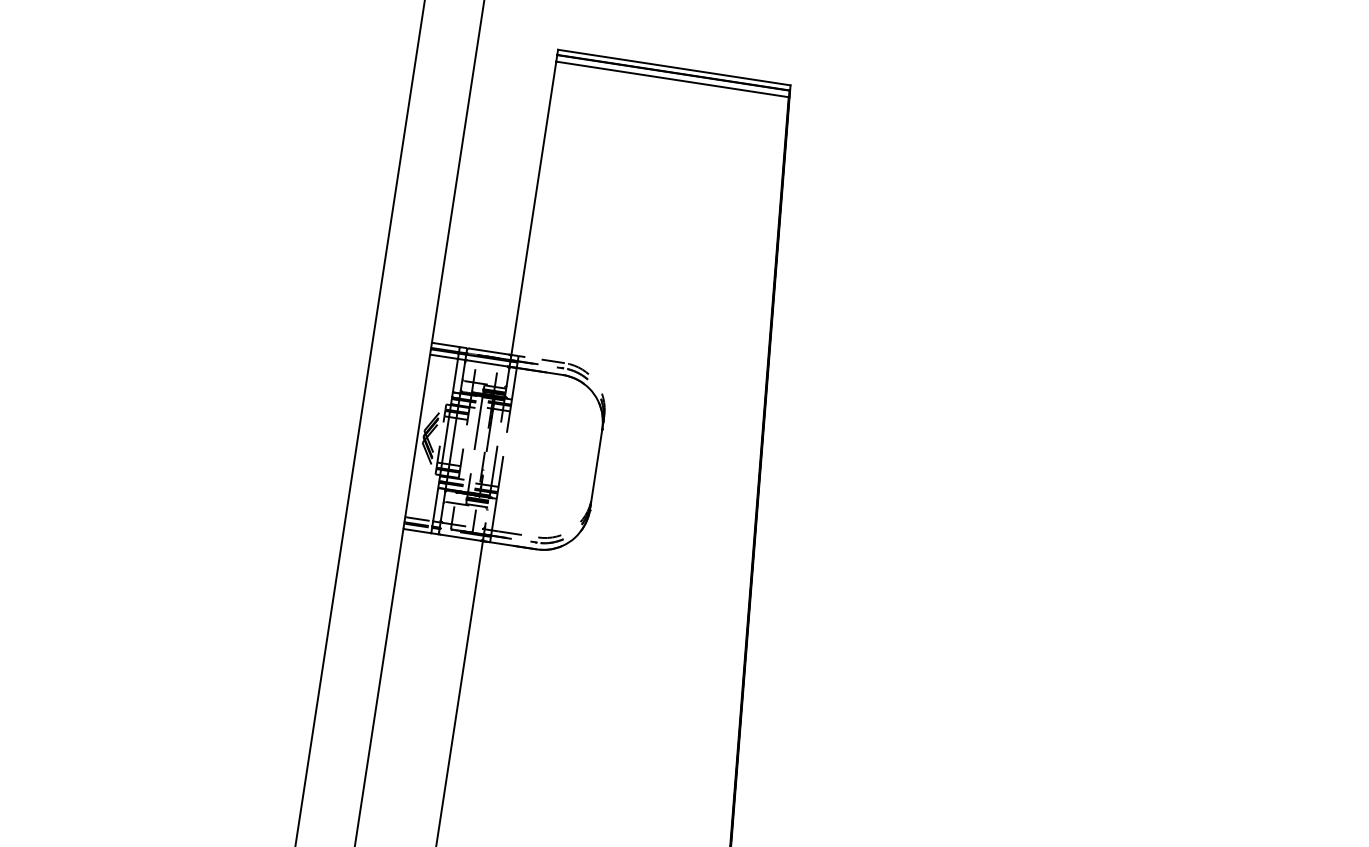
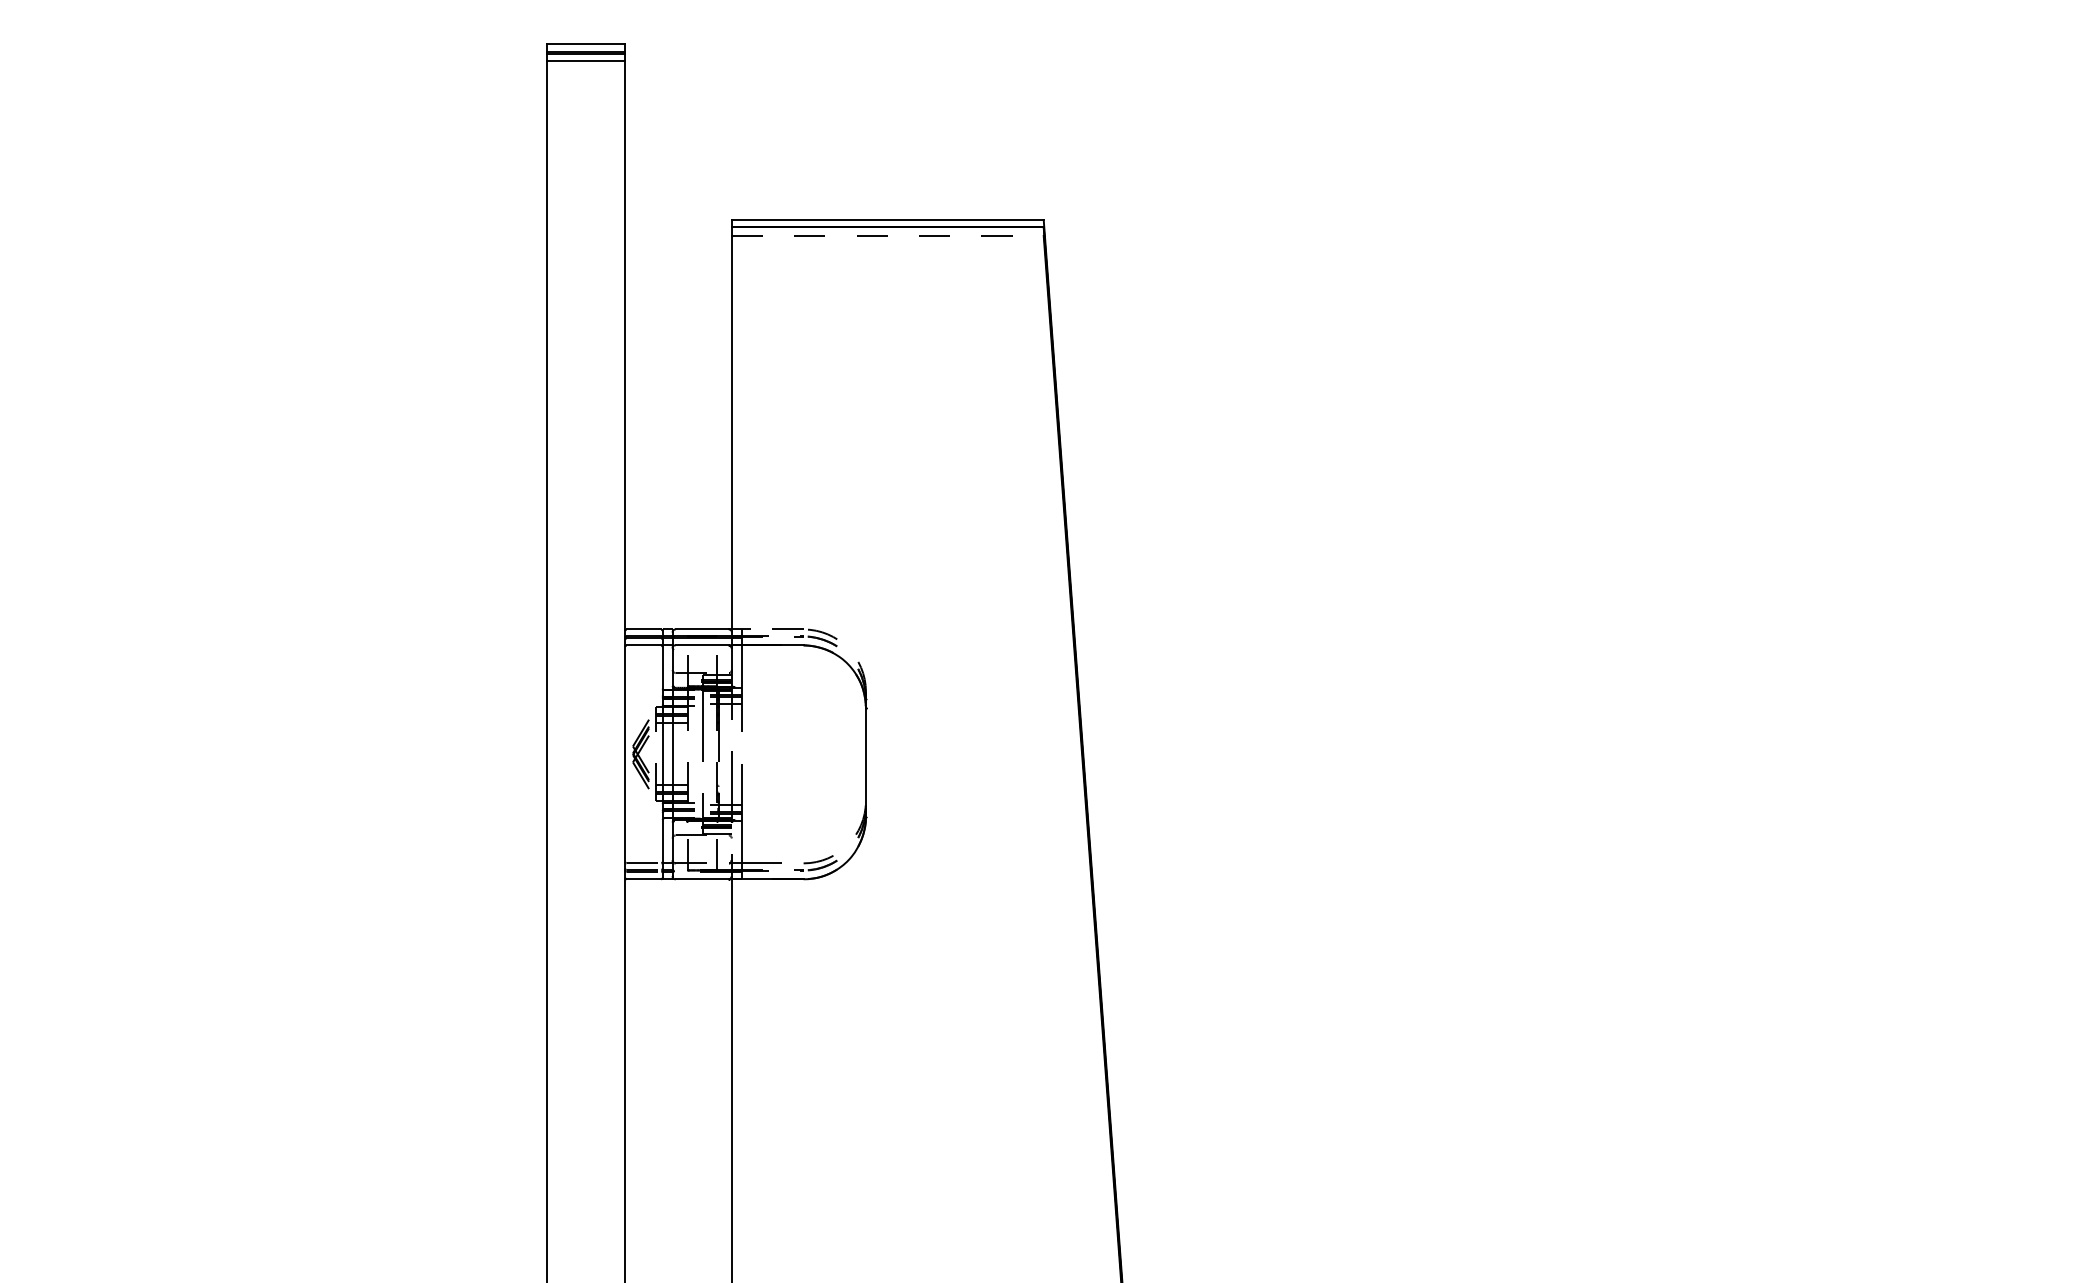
line: (672, 79) -> (887, 235), solid -> dashed

